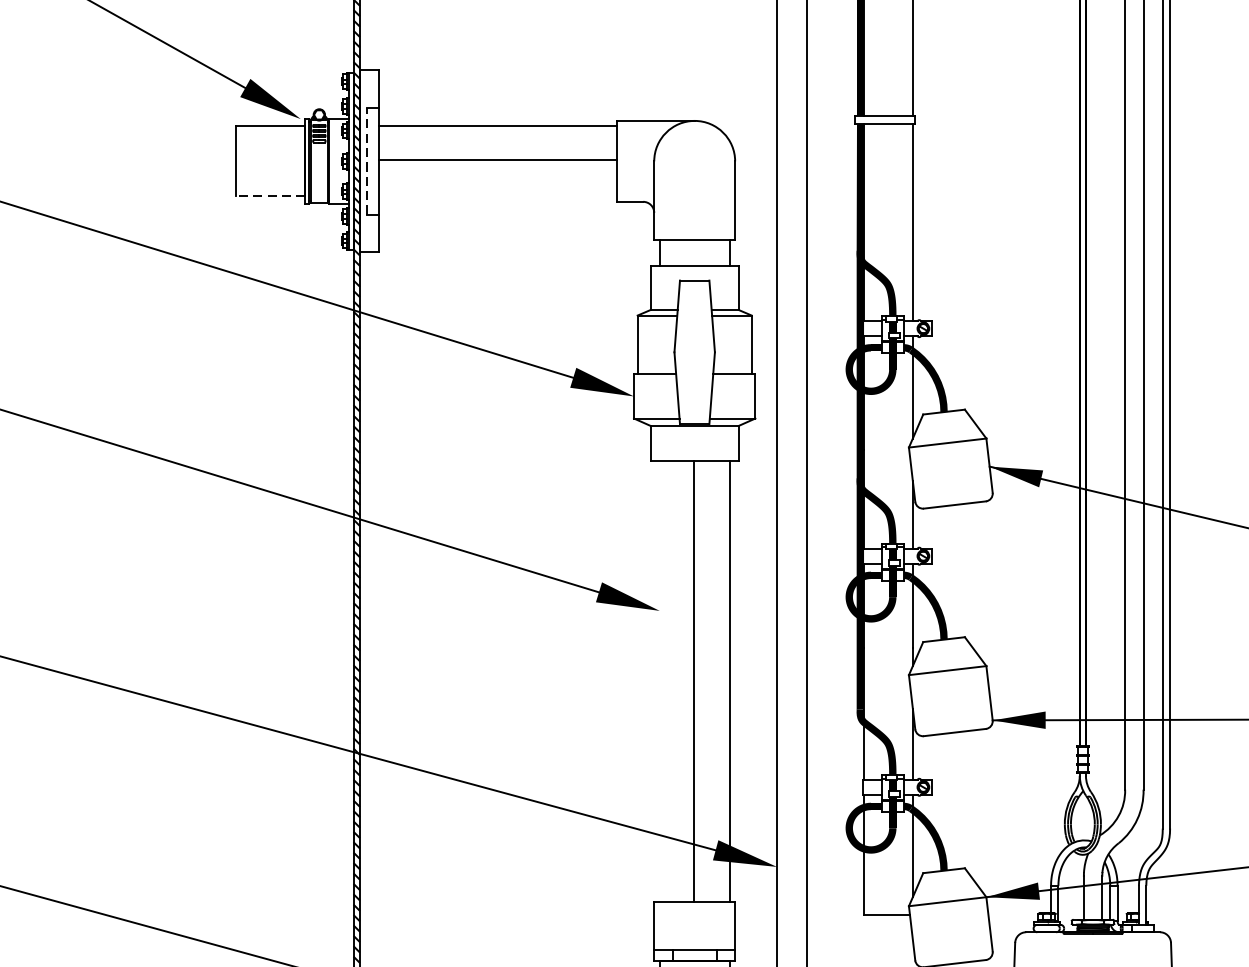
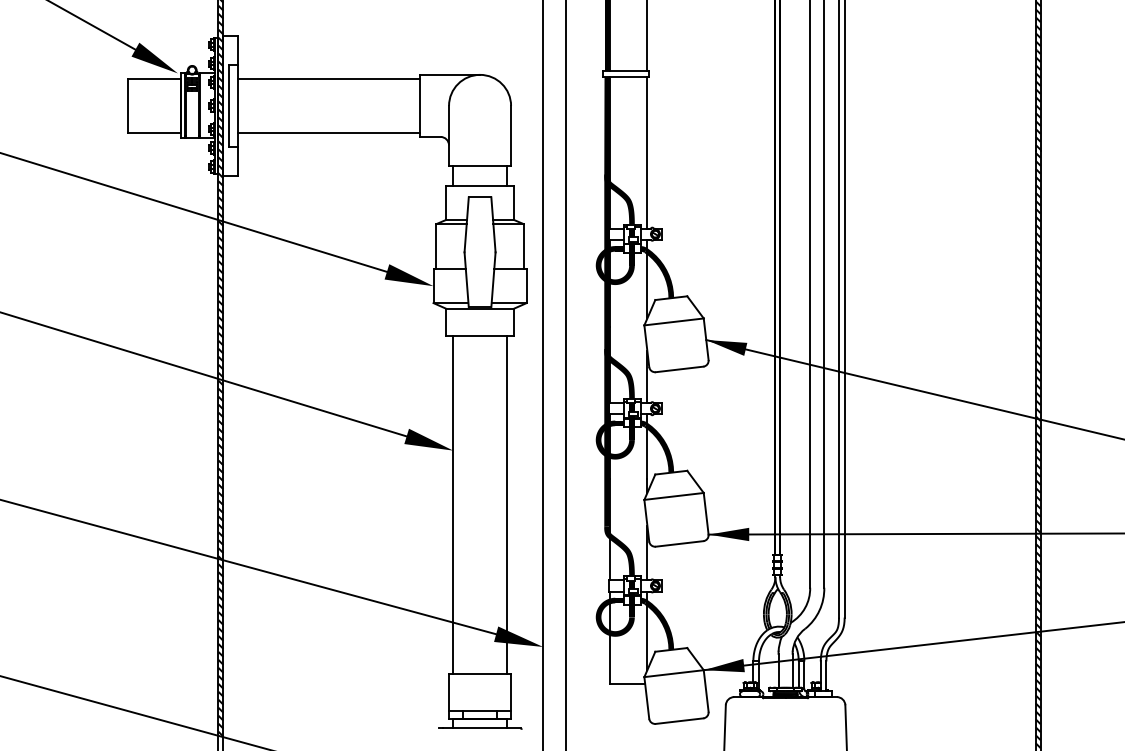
line: (497, 159) -> (328, 132), moved
line: (367, 160) -> (229, 105), dashed -> solid
line: (270, 196) -> (154, 132), dashed -> solid
line: (693, 681) -> (453, 504), moved

